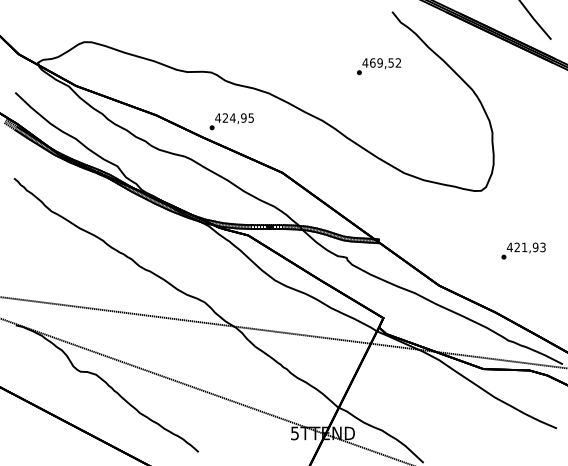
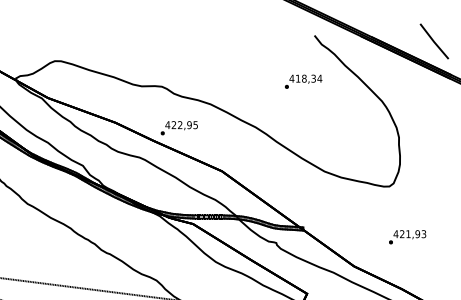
text: (385, 62) -> (308, 78), 469,52 -> 418,34
text: (232, 117) -> (179, 124), 424,95 -> 422,95
text: (523, 250) -> (407, 236), moved

